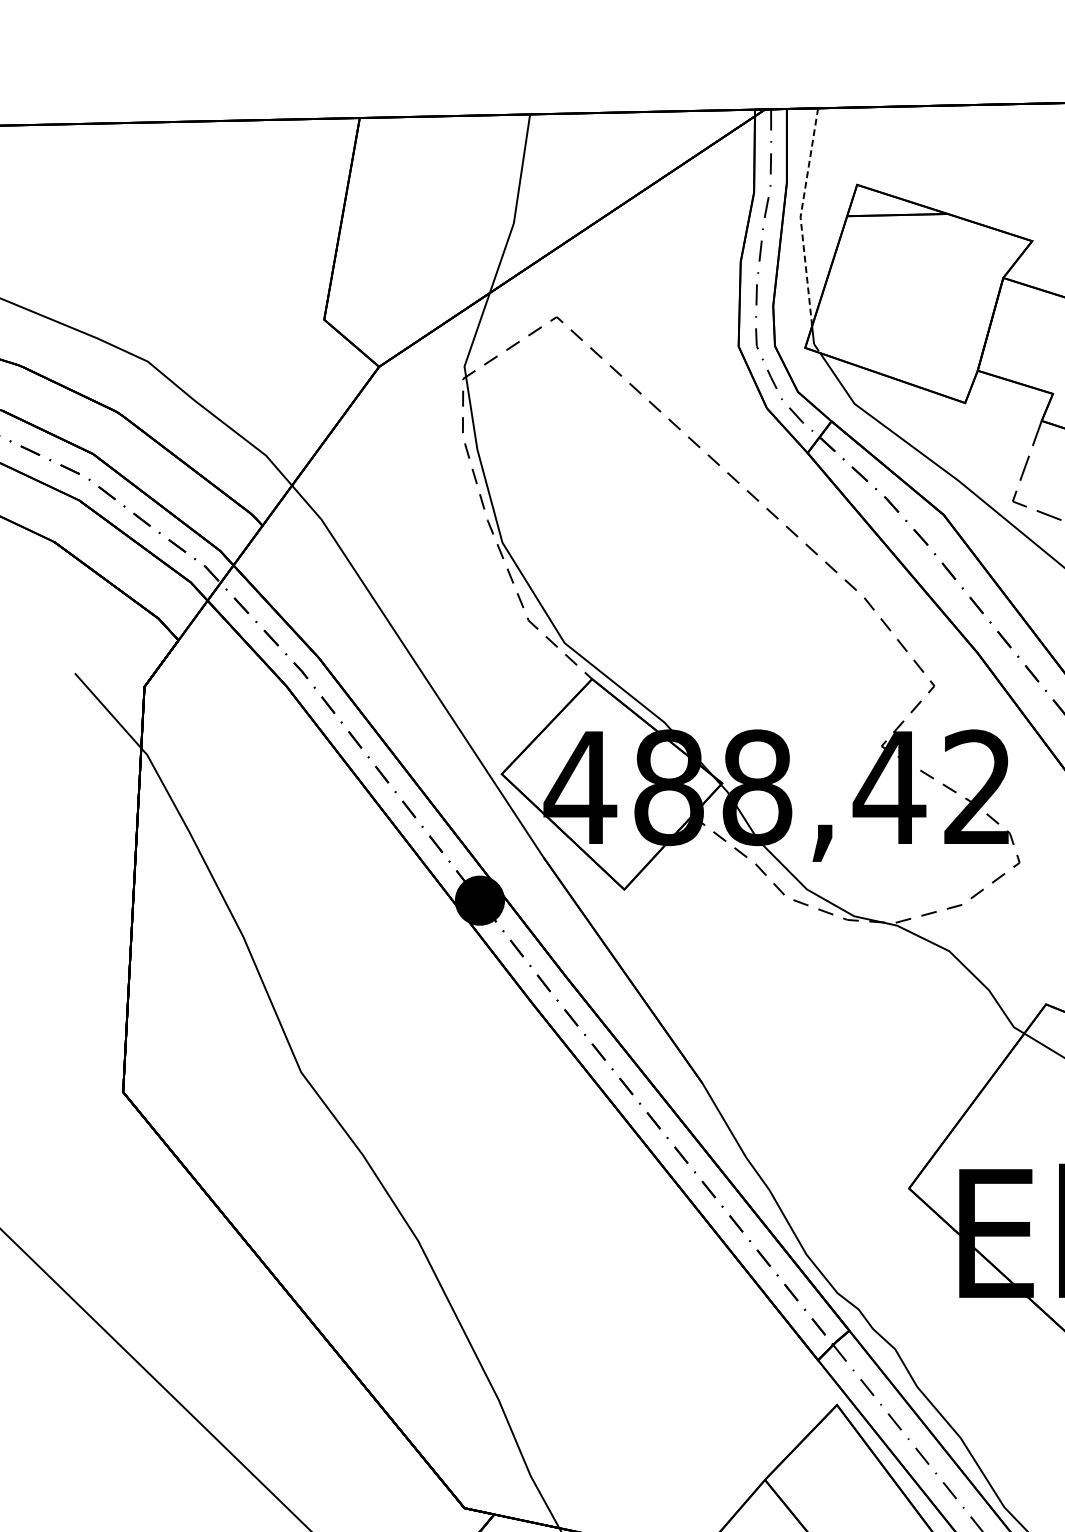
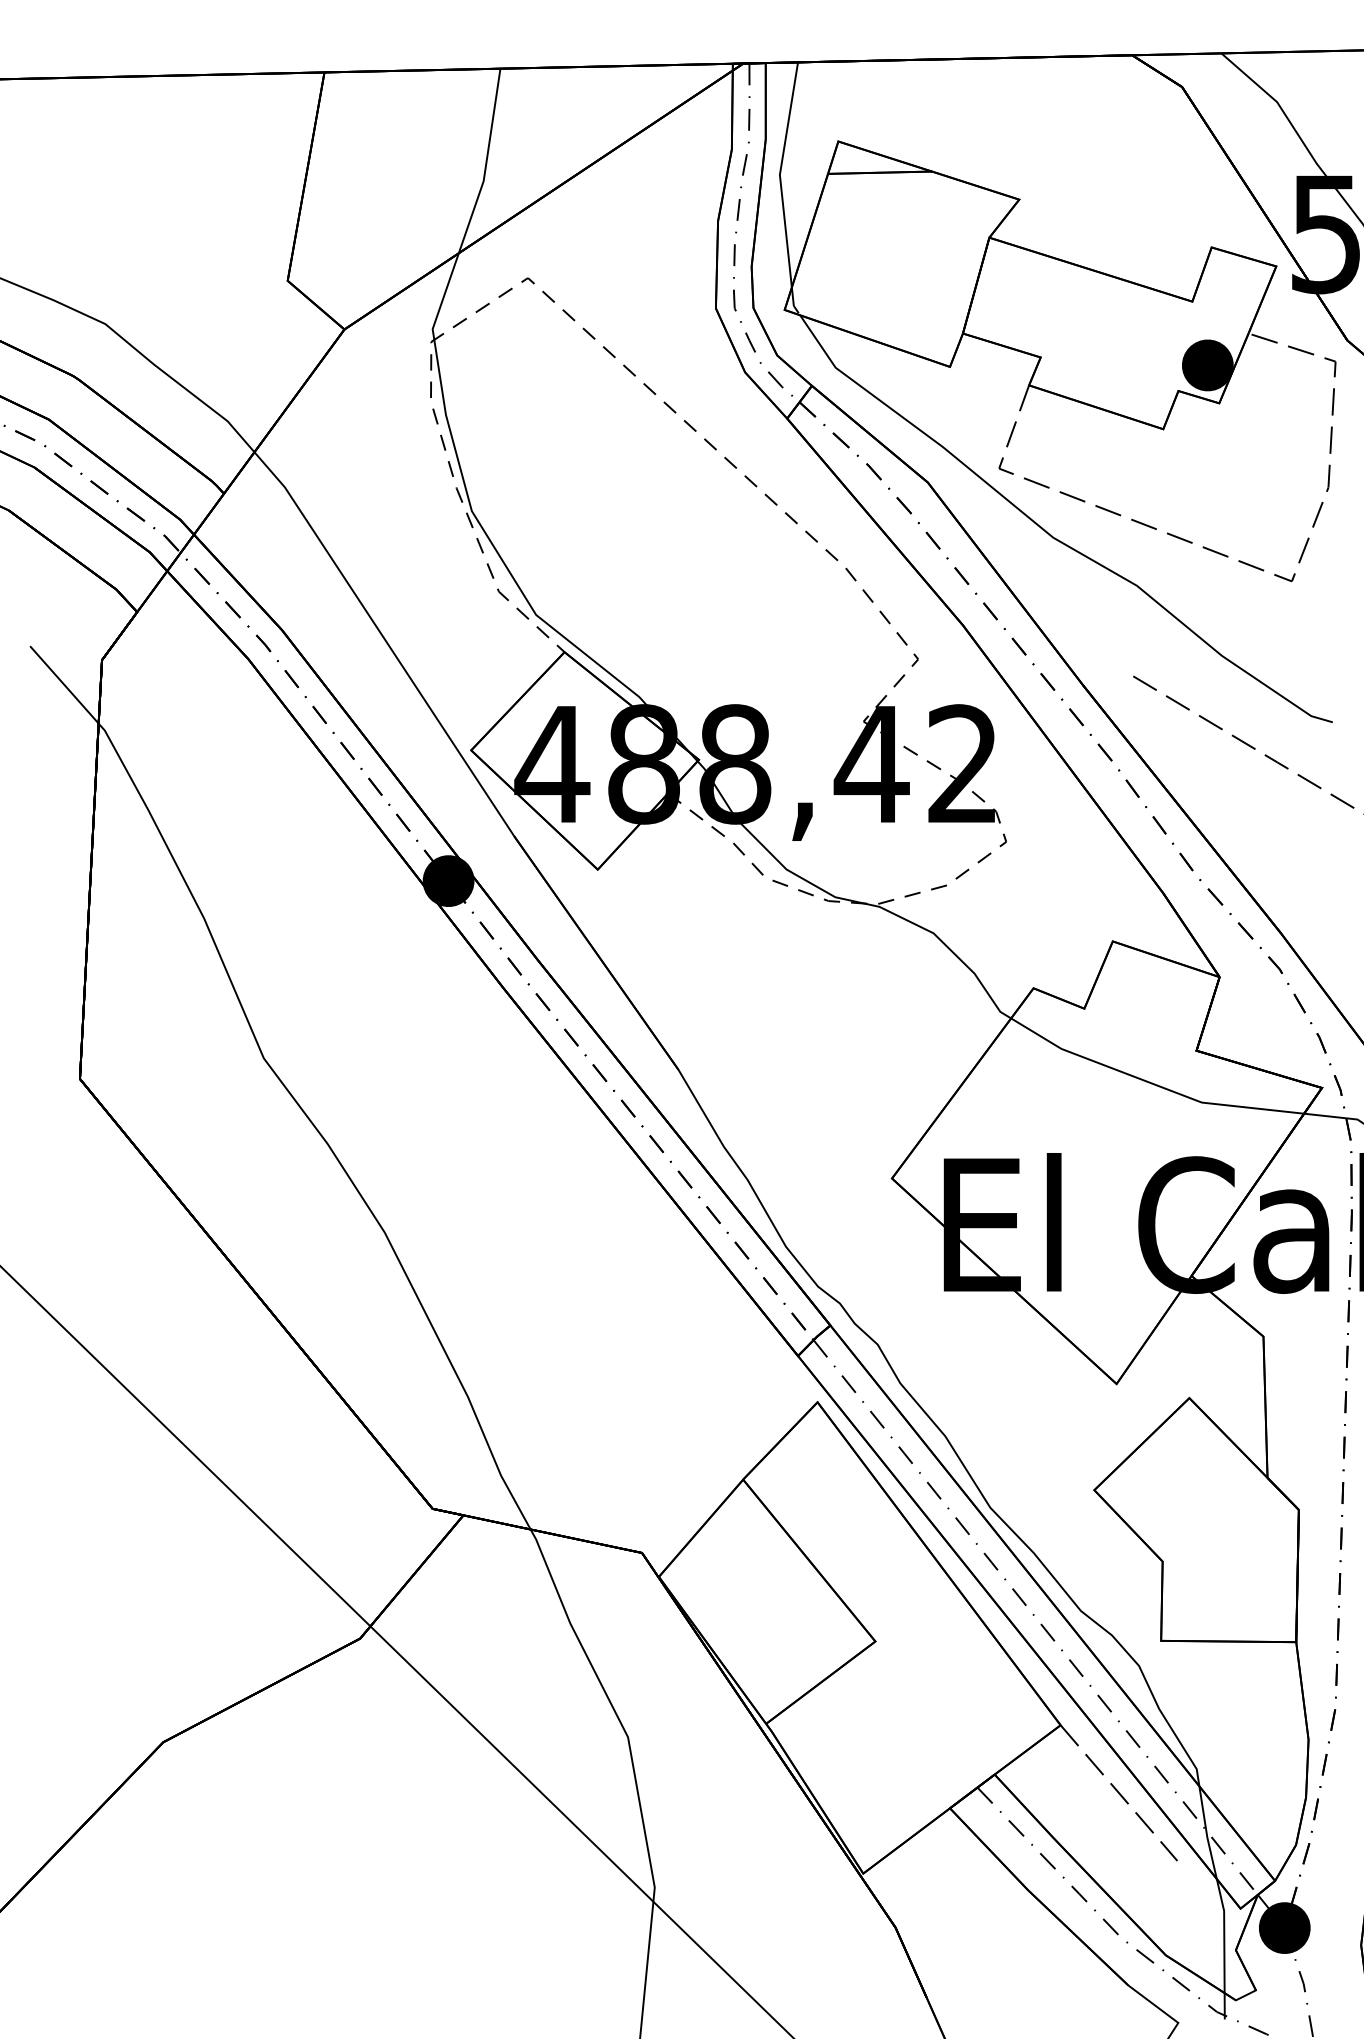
line: (800, 216) -> (779, 174), dashed -> solid

